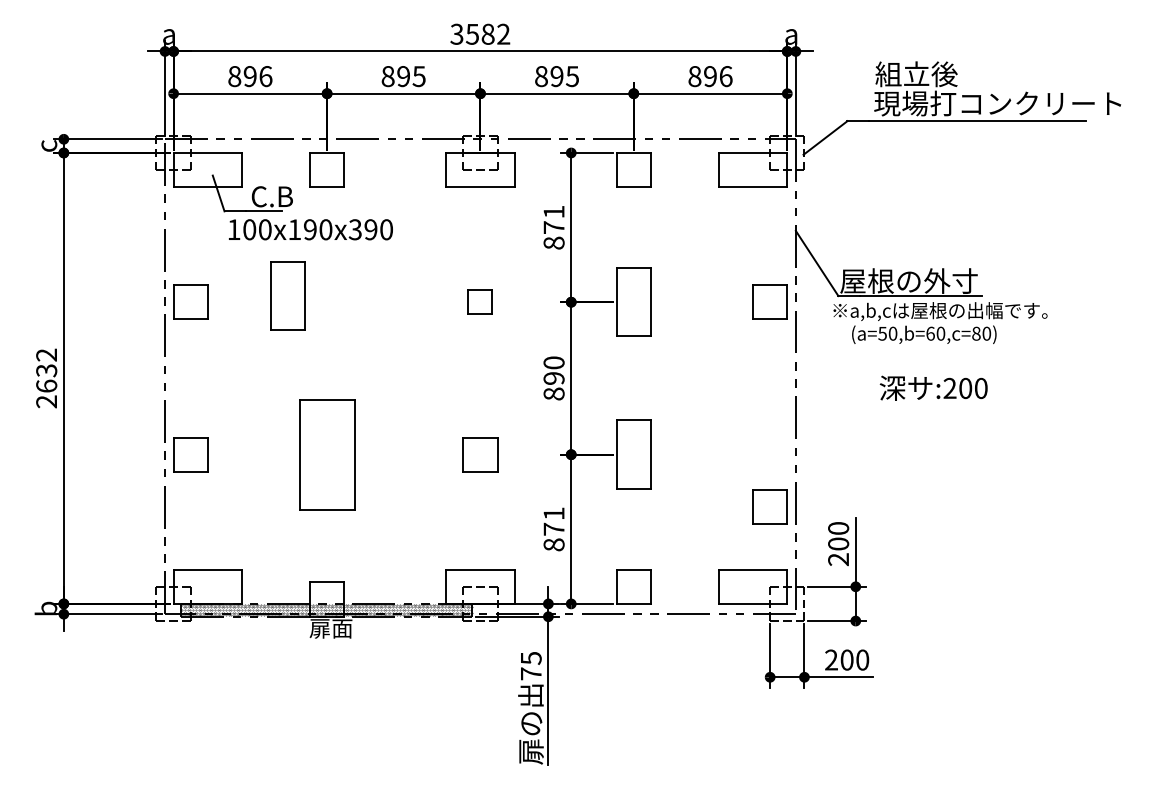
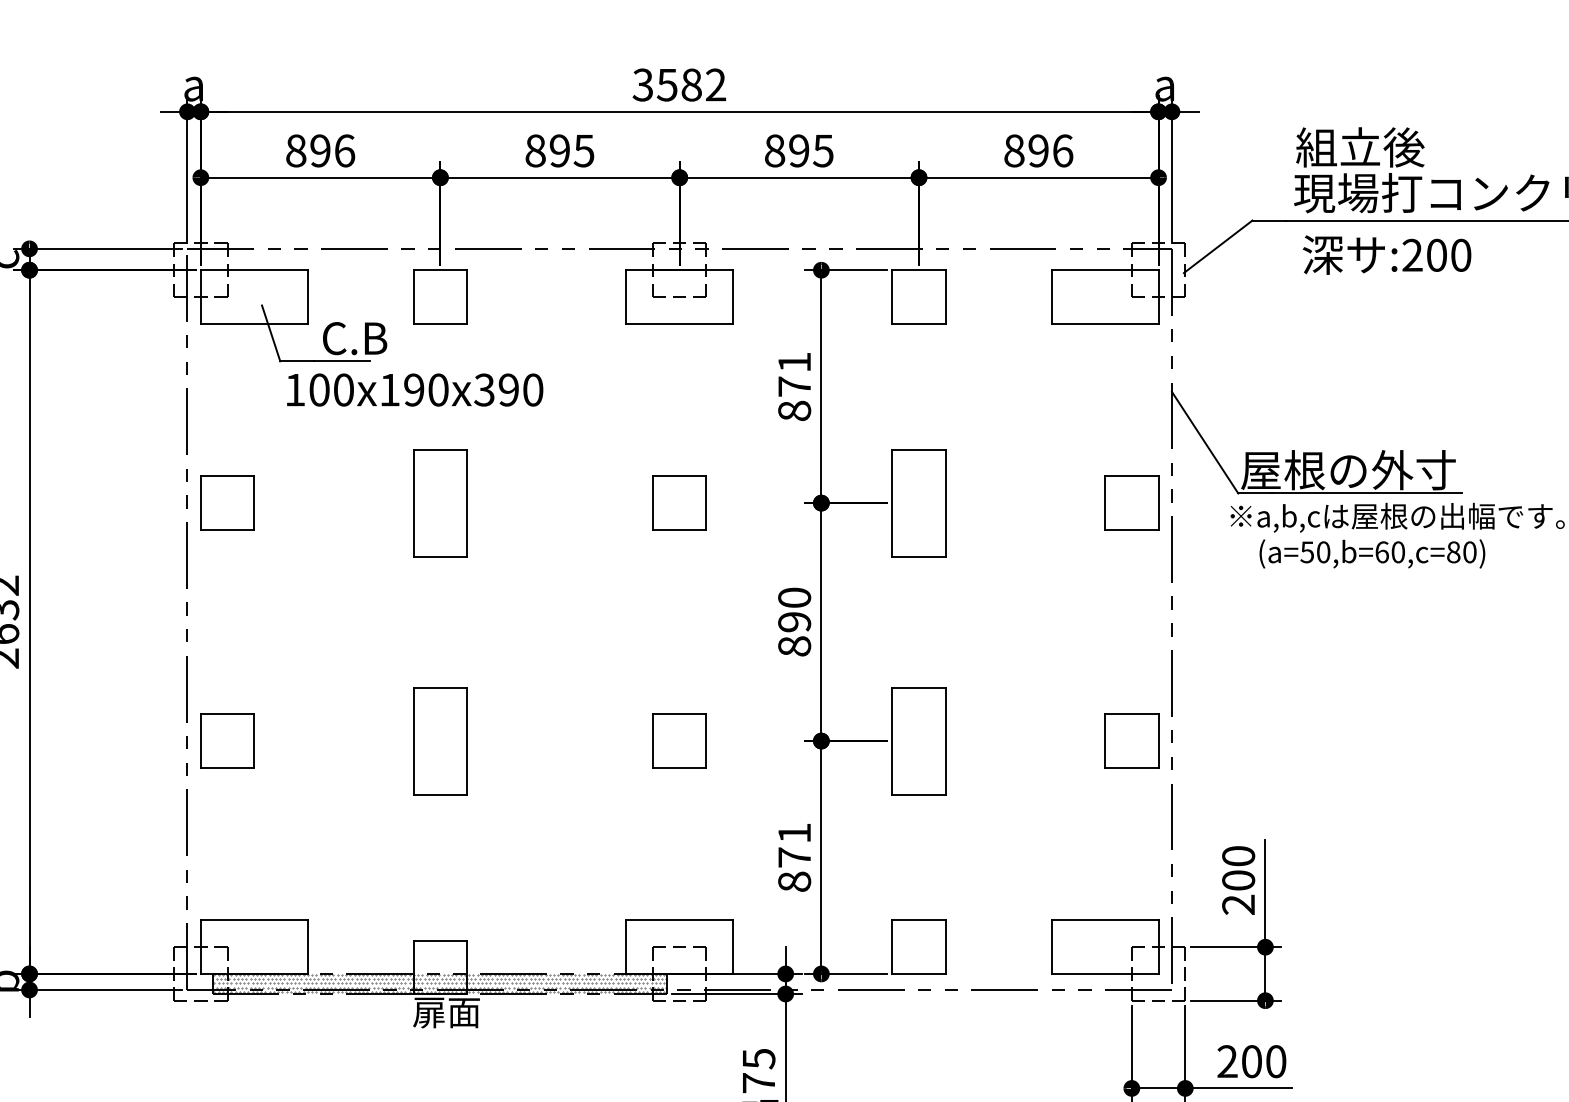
part: (287, 295) -> (439, 501), moved
part: (480, 301) -> (679, 501), size x1.43
text: (933, 387) -> (1386, 253), moved
part: (326, 454) -> (439, 740), size x0.62
part: (769, 506) -> (1130, 740), moved

